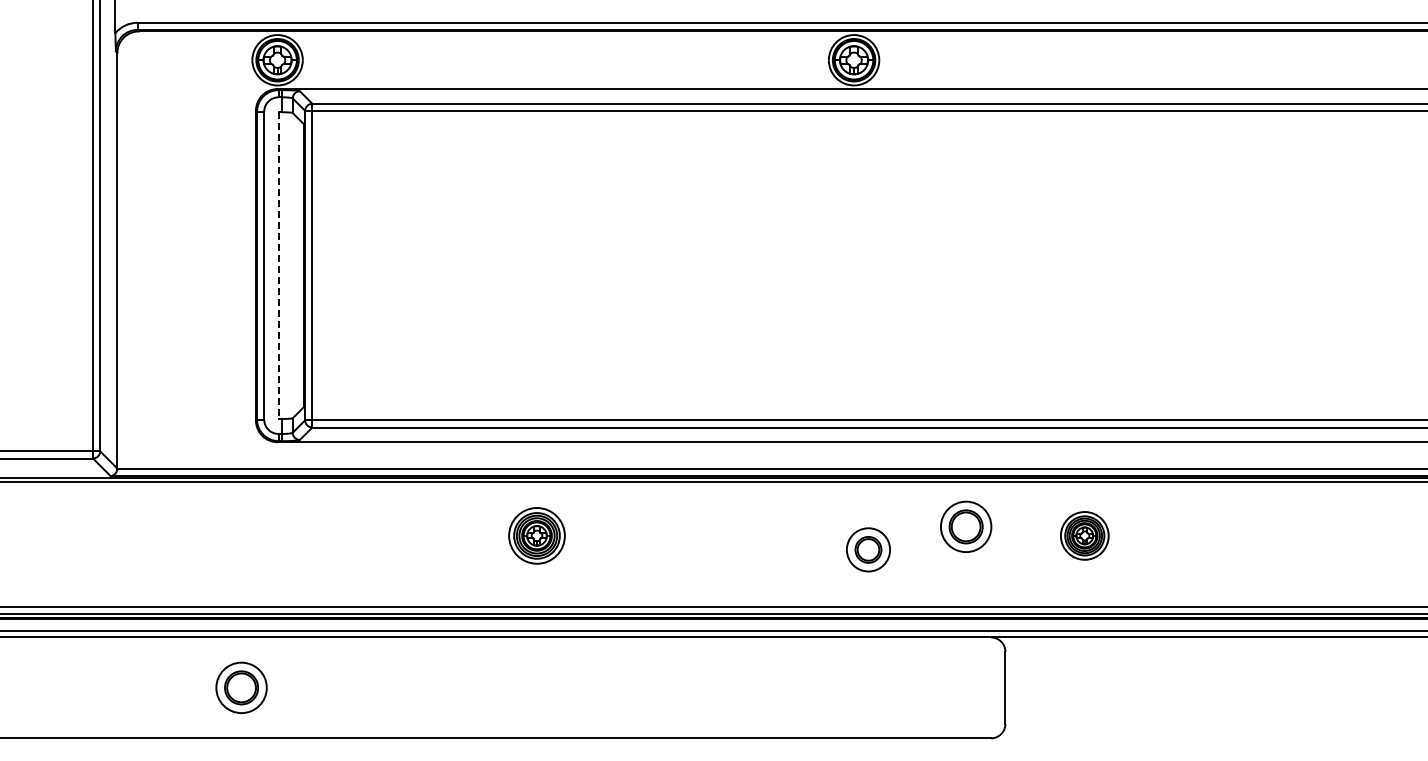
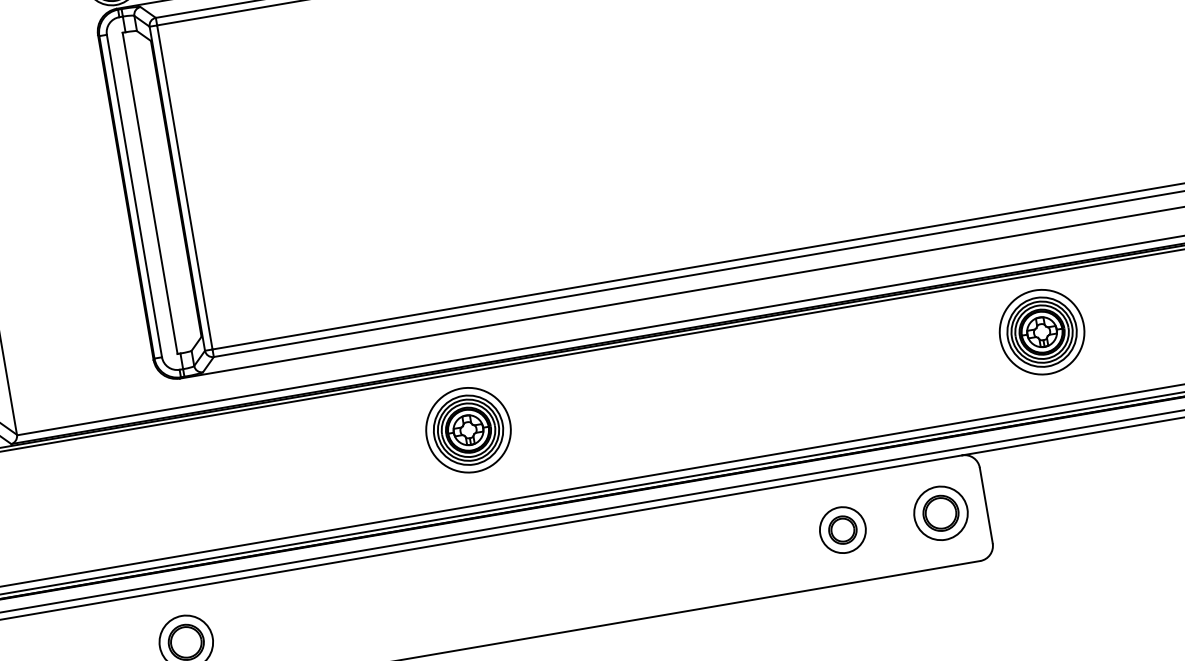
line: (279, 266) -> (150, 194), dashed -> solid
part: (966, 526) -> (941, 512), moved
part: (536, 535) -> (467, 429), size x1.43
part: (1084, 535) -> (1041, 331), size x1.67
part: (868, 549) -> (842, 529), moved

